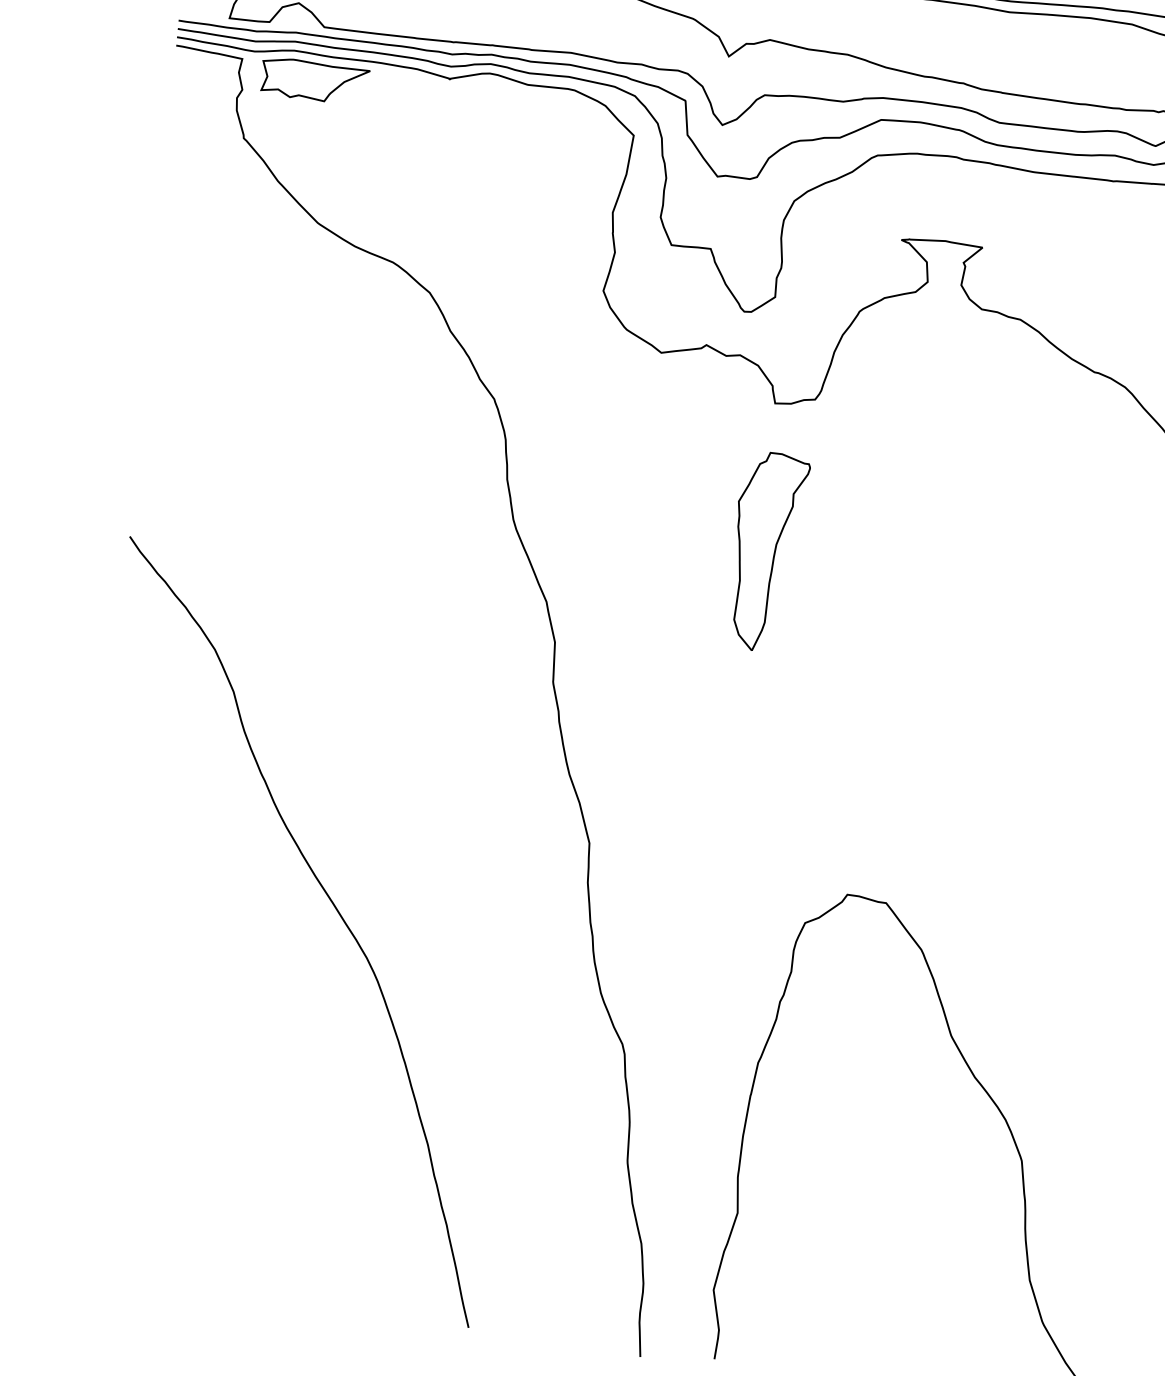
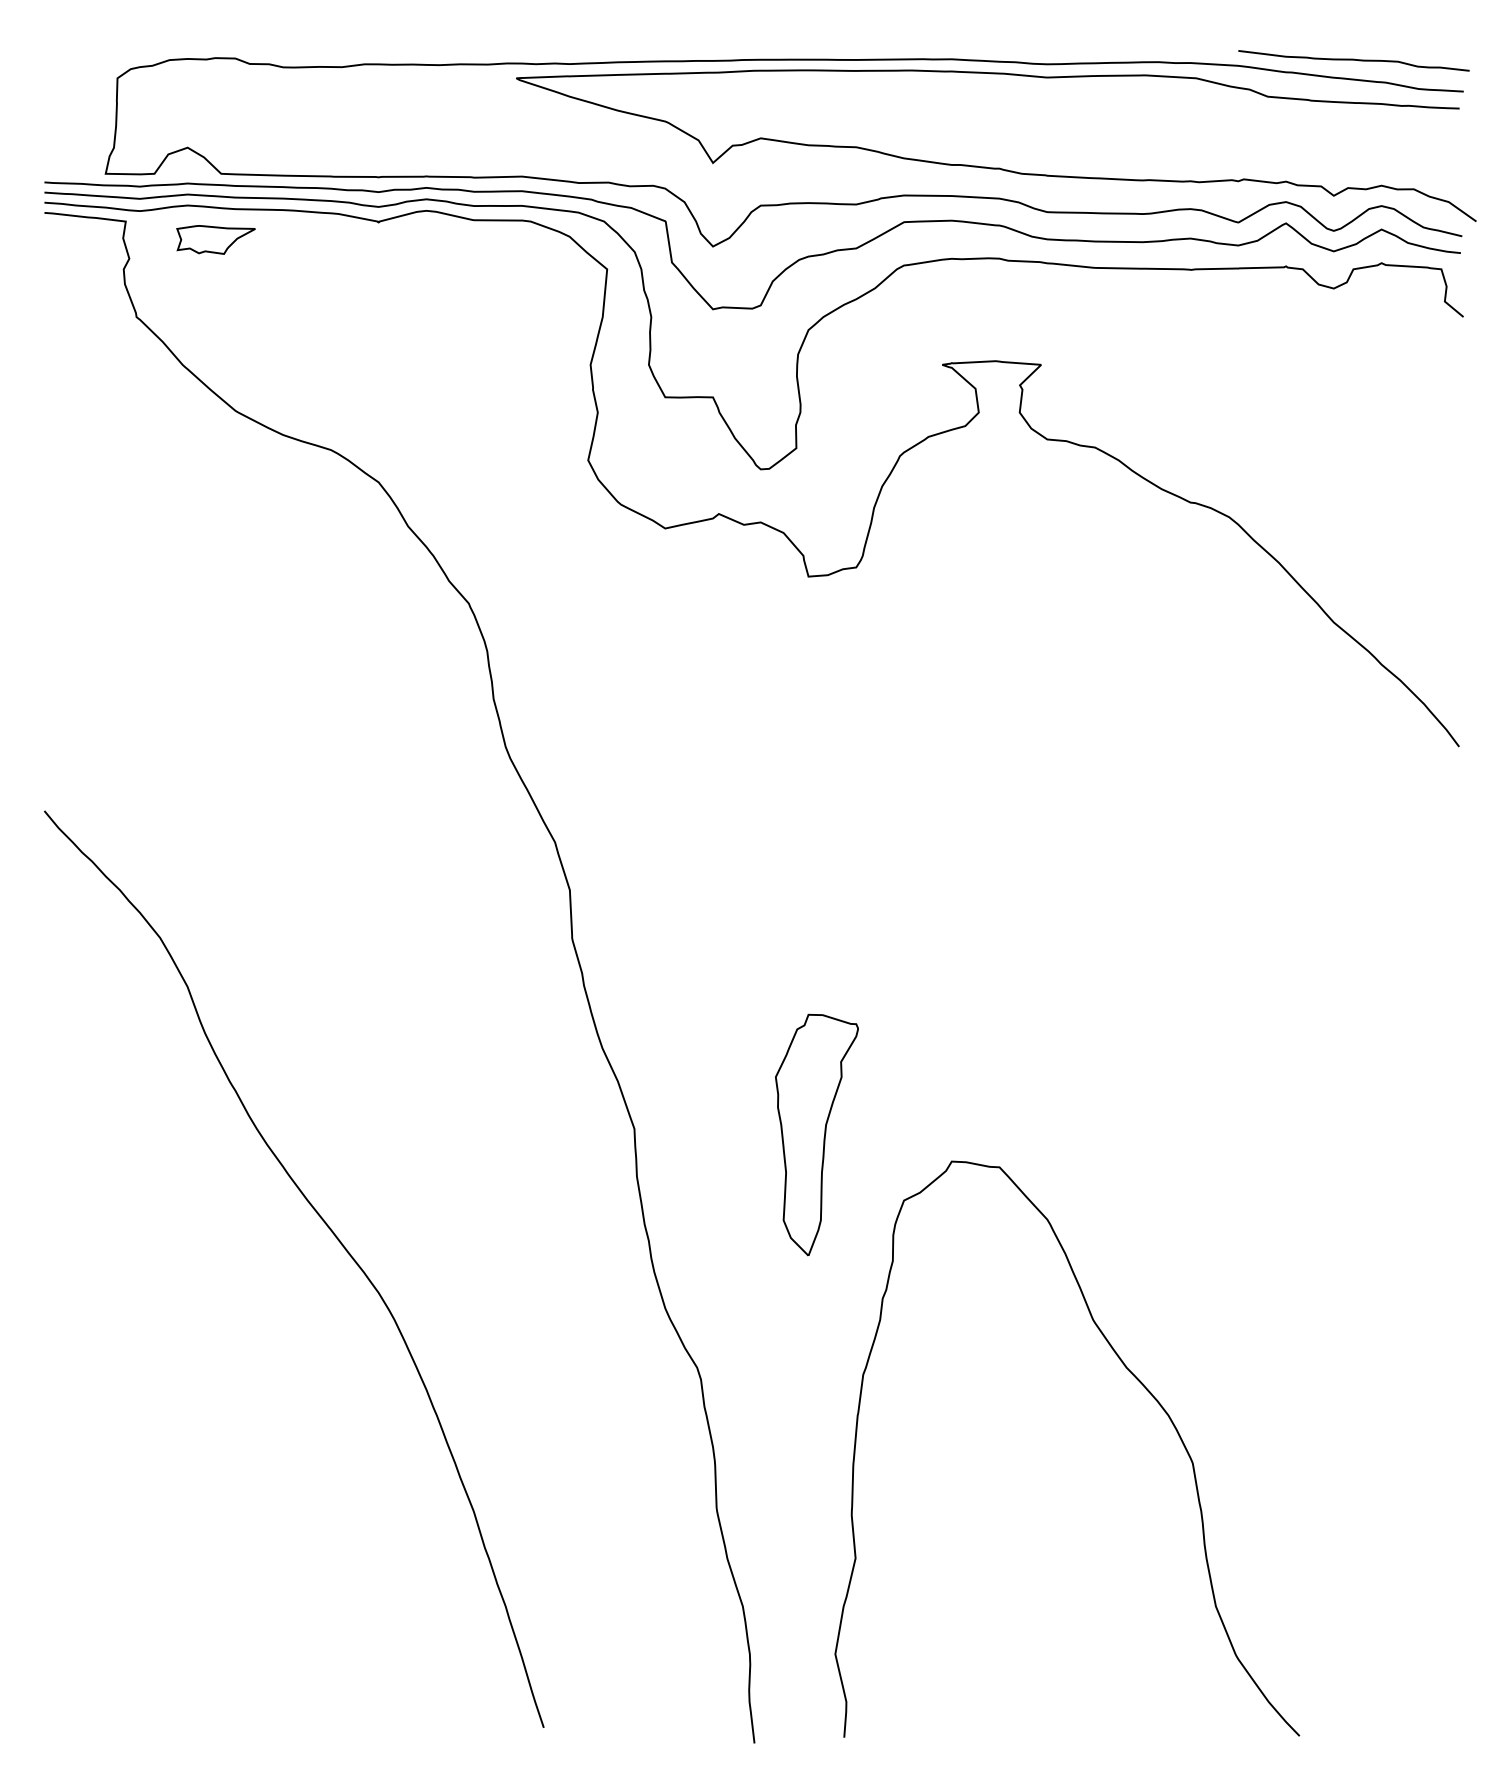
part: (314, 80) -> (215, 239), size x0.6
part: (767, 551) -> (816, 1134), moved

